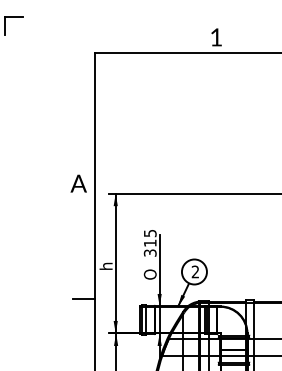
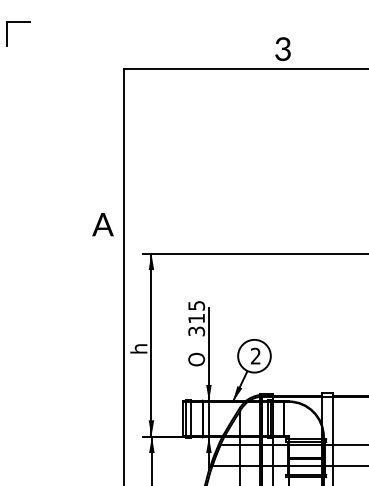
text: (215, 36) -> (282, 48), 1 -> 3
text: (78, 183) -> (102, 224), moved
line: (83, 298) -> (109, 391), removed

